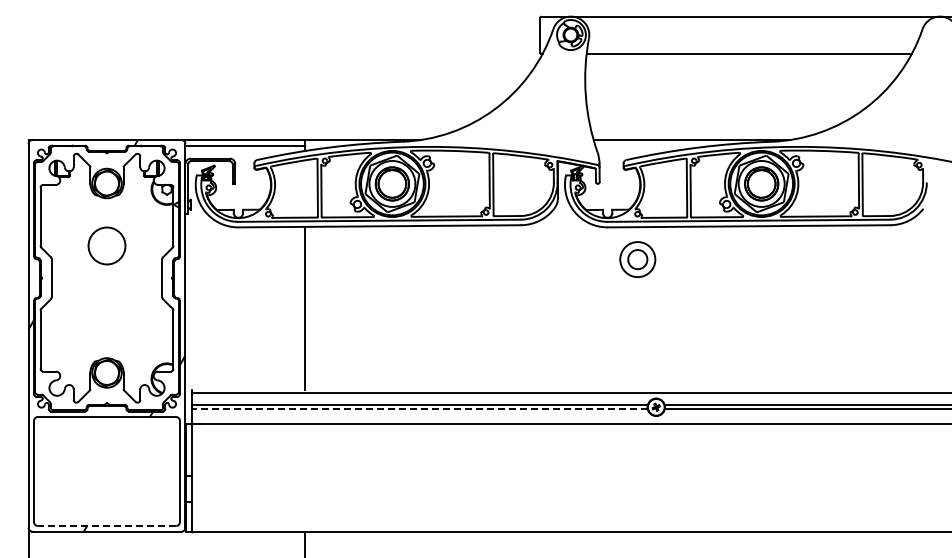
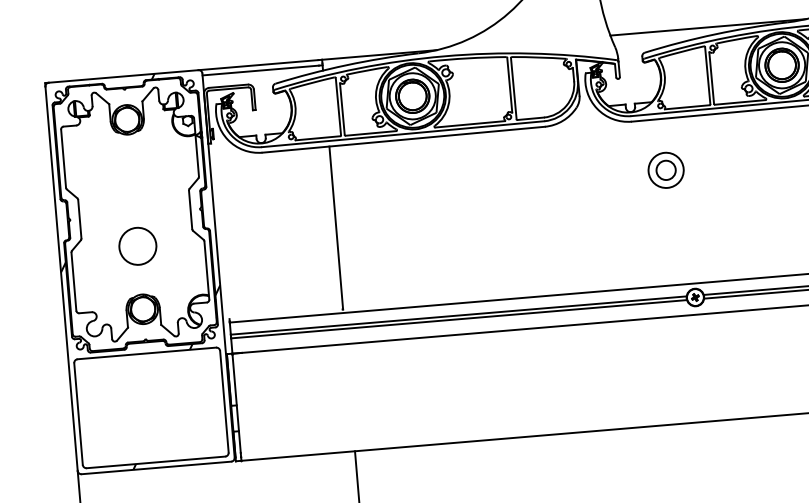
circle: (106, 245) -> (137, 245), moved
part: (637, 259) -> (665, 170), moved
line: (419, 409) -> (458, 319), dashed -> solid
line: (106, 526) -> (155, 462), dashed -> solid

